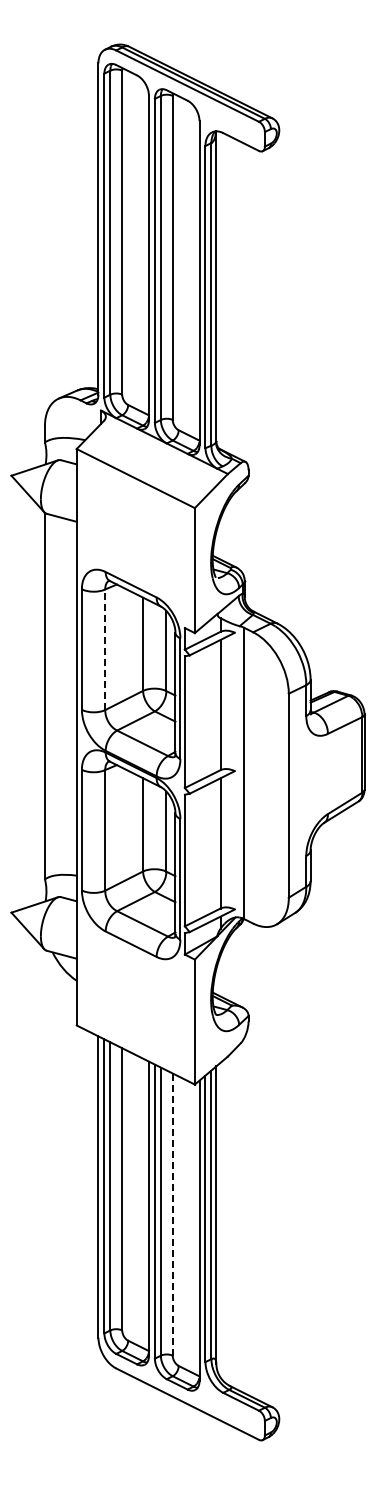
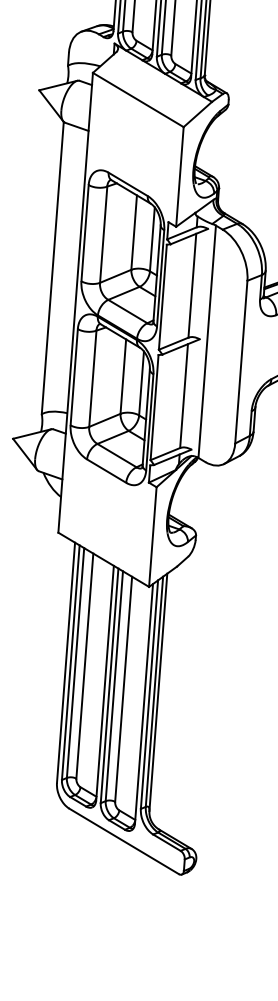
line: (105, 649) -> (103, 234), dashed -> solid
line: (172, 1214) -> (123, 689), dashed -> solid

